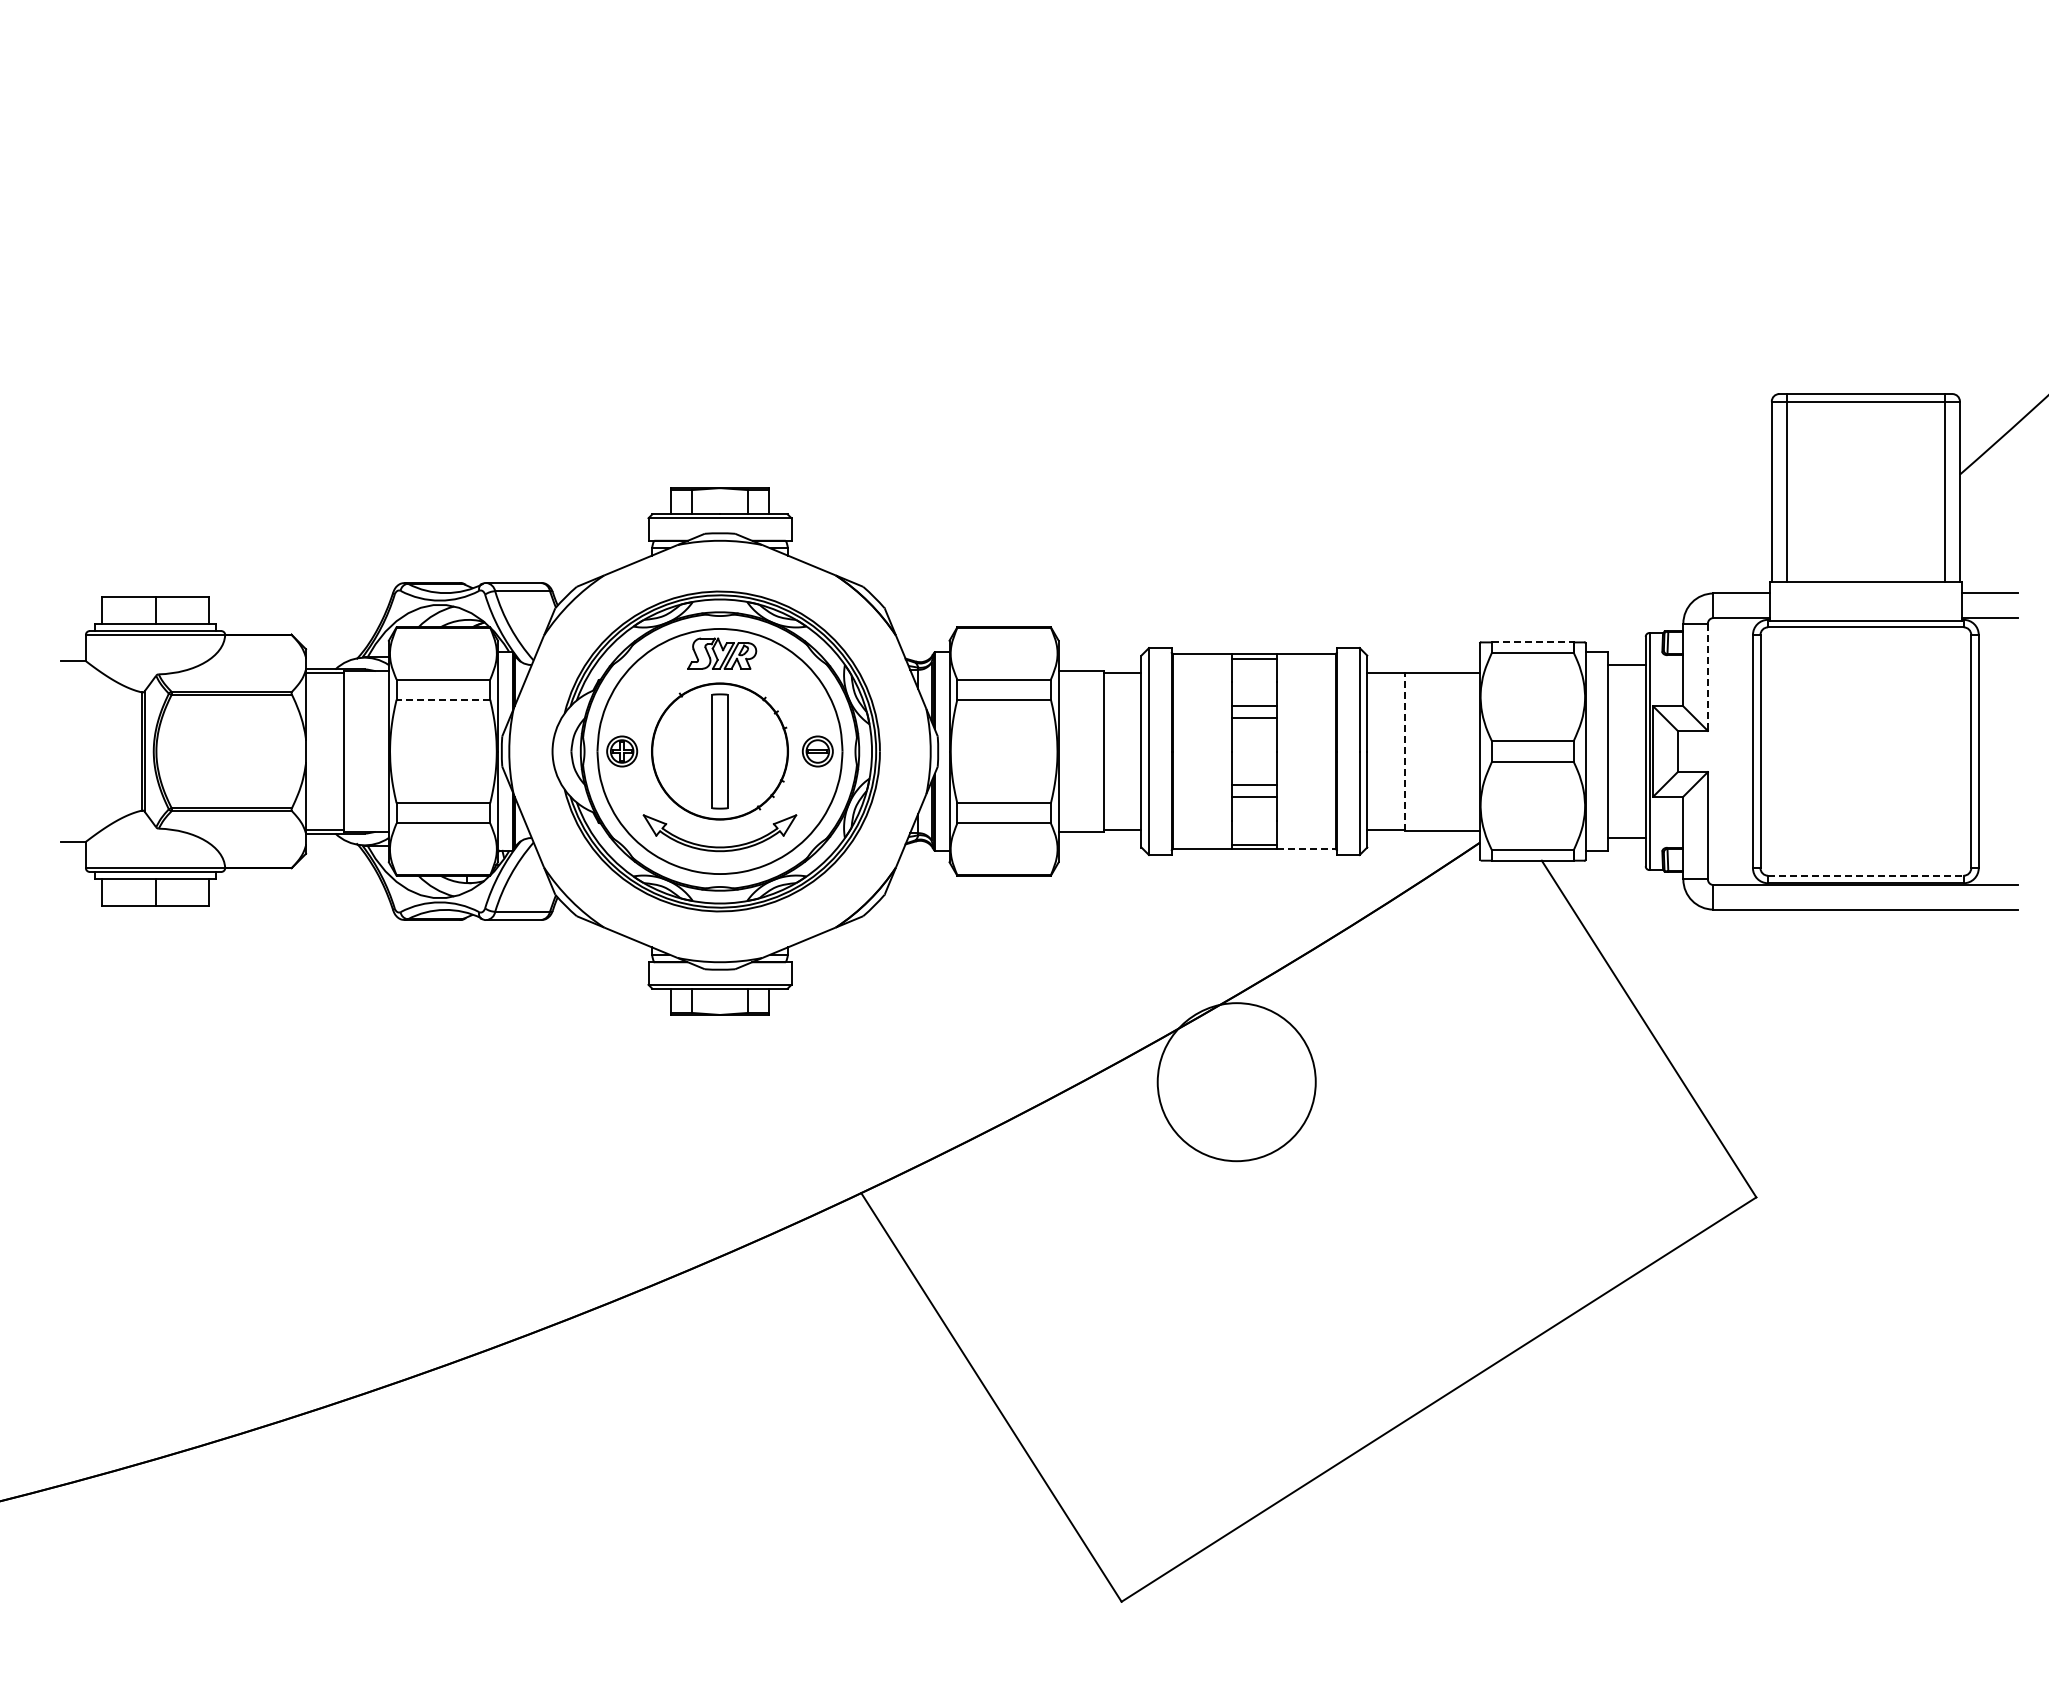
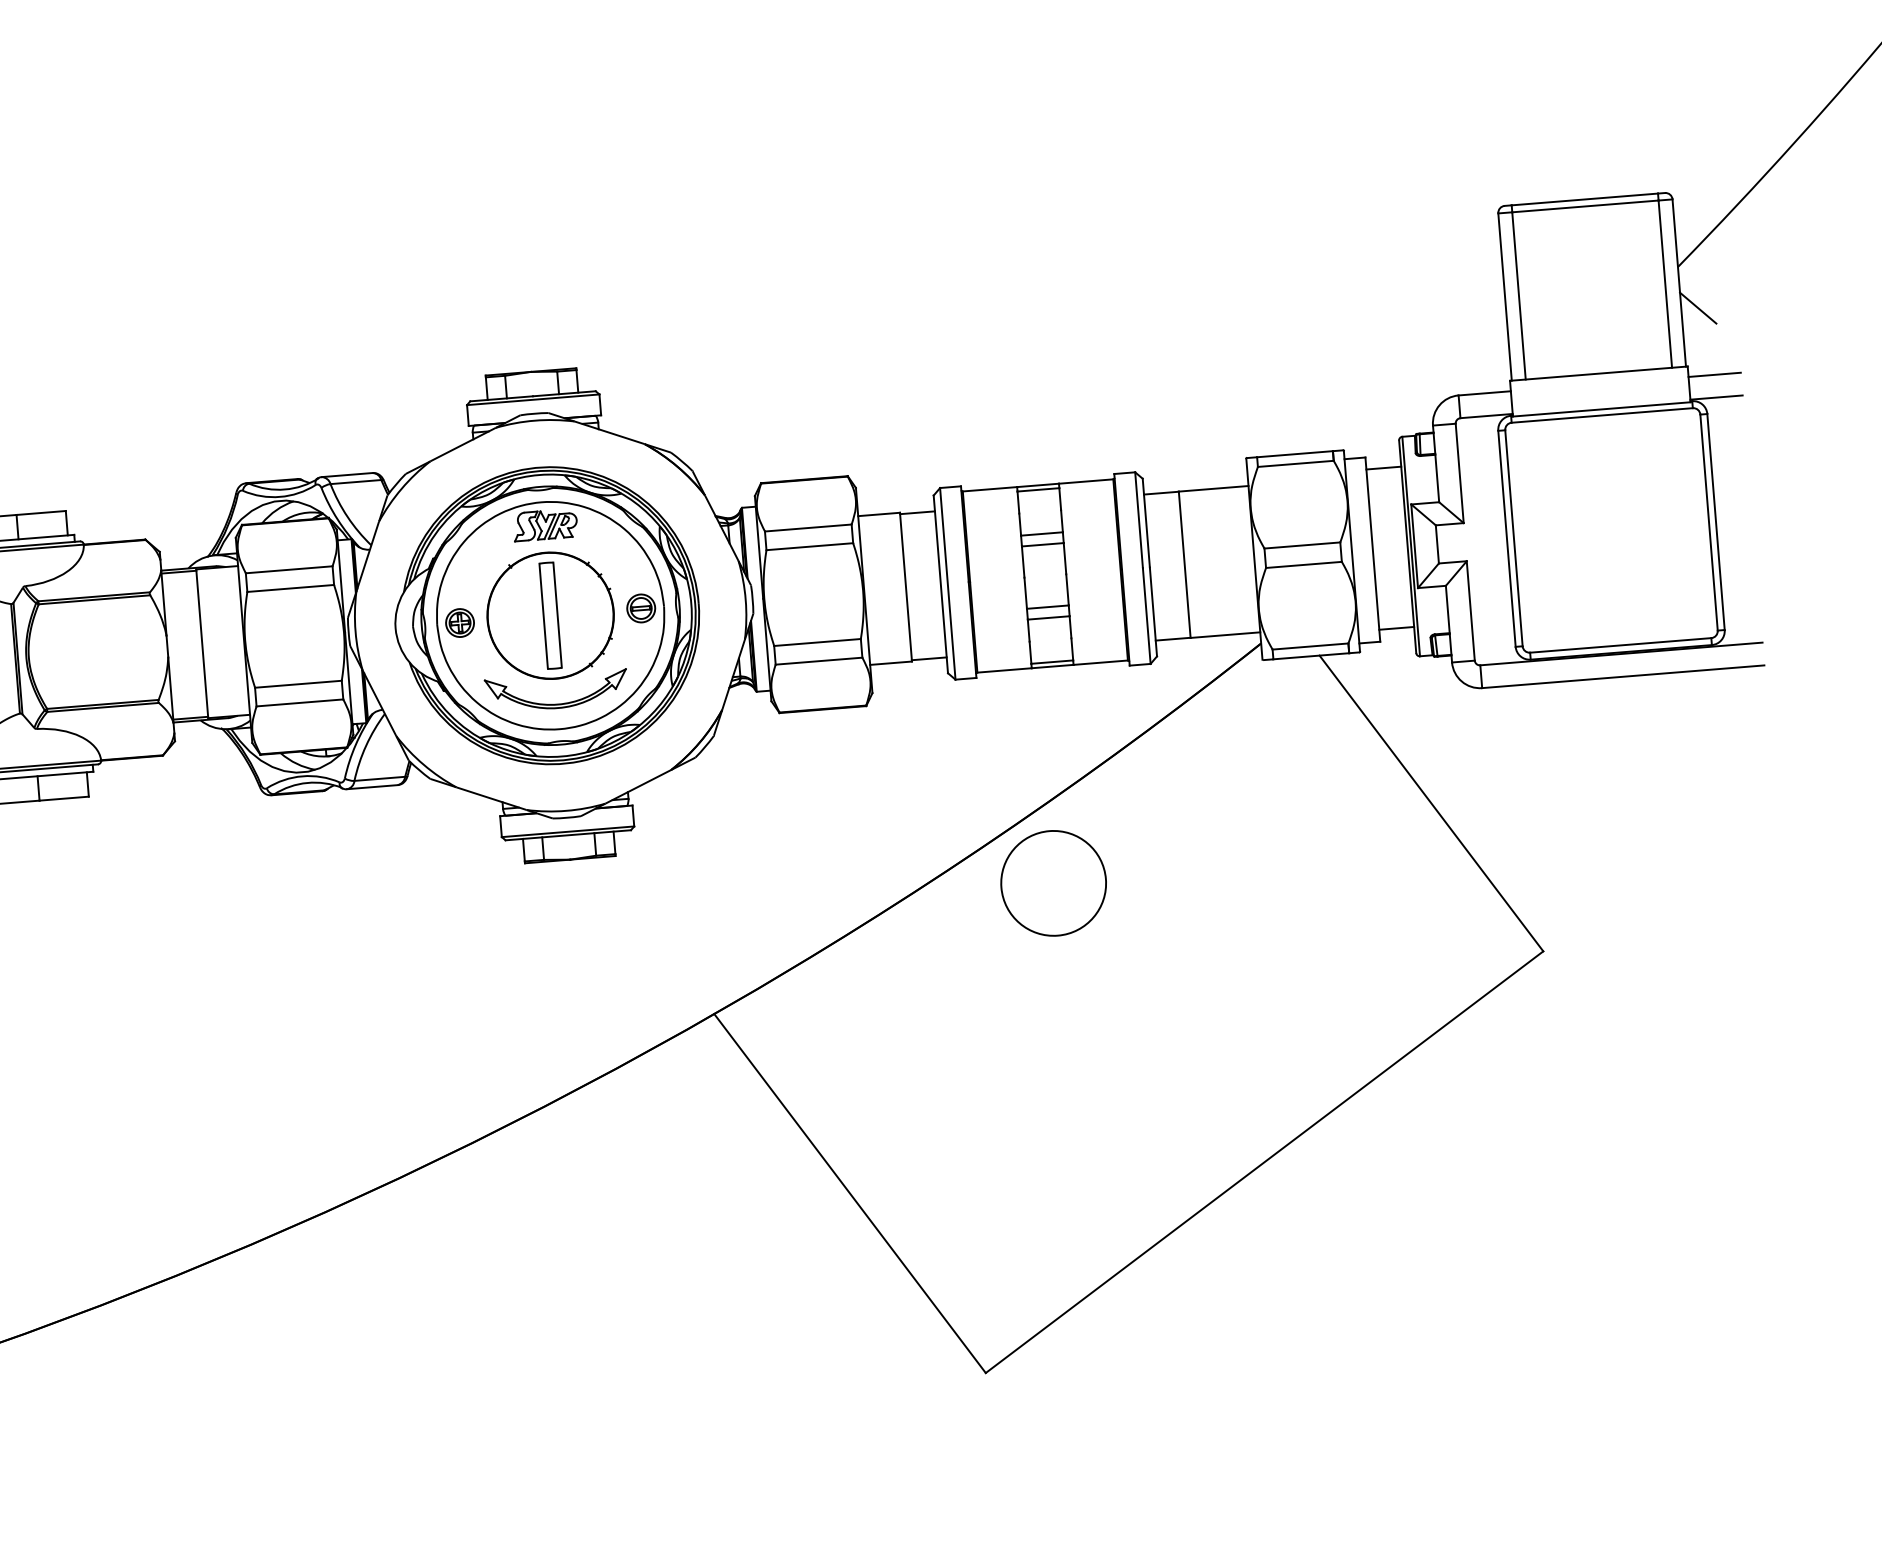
line: (1977, 520) -> (1697, 308), added
line: (1532, 642) -> (1294, 454), dashed -> solid
line: (1707, 677) -> (1459, 473), dashed -> solid
line: (443, 699) -> (290, 588), dashed -> solid
line: (1404, 751) -> (1184, 564), dashed -> solid
line: (1306, 849) -> (1100, 662), dashed -> solid
line: (1865, 875) -> (1620, 645), dashed -> solid
circle: (1236, 1081) -> (1053, 882), size x0.71

